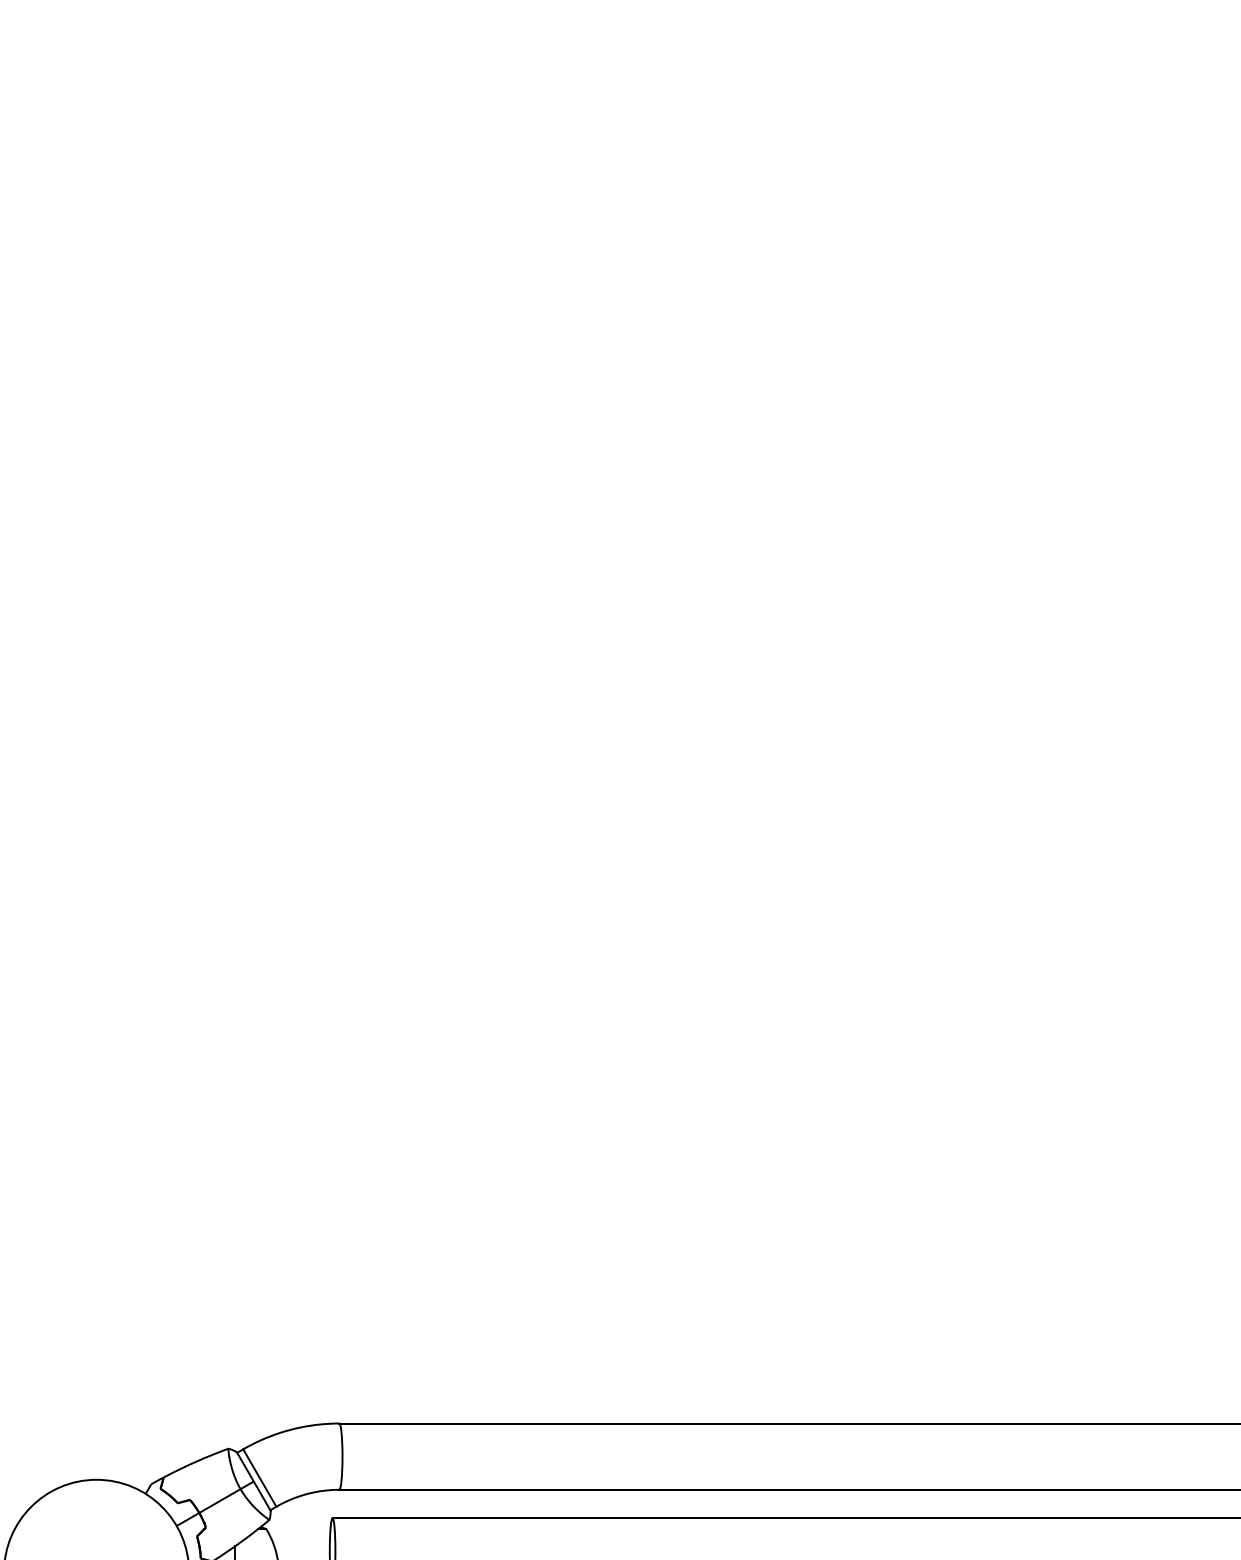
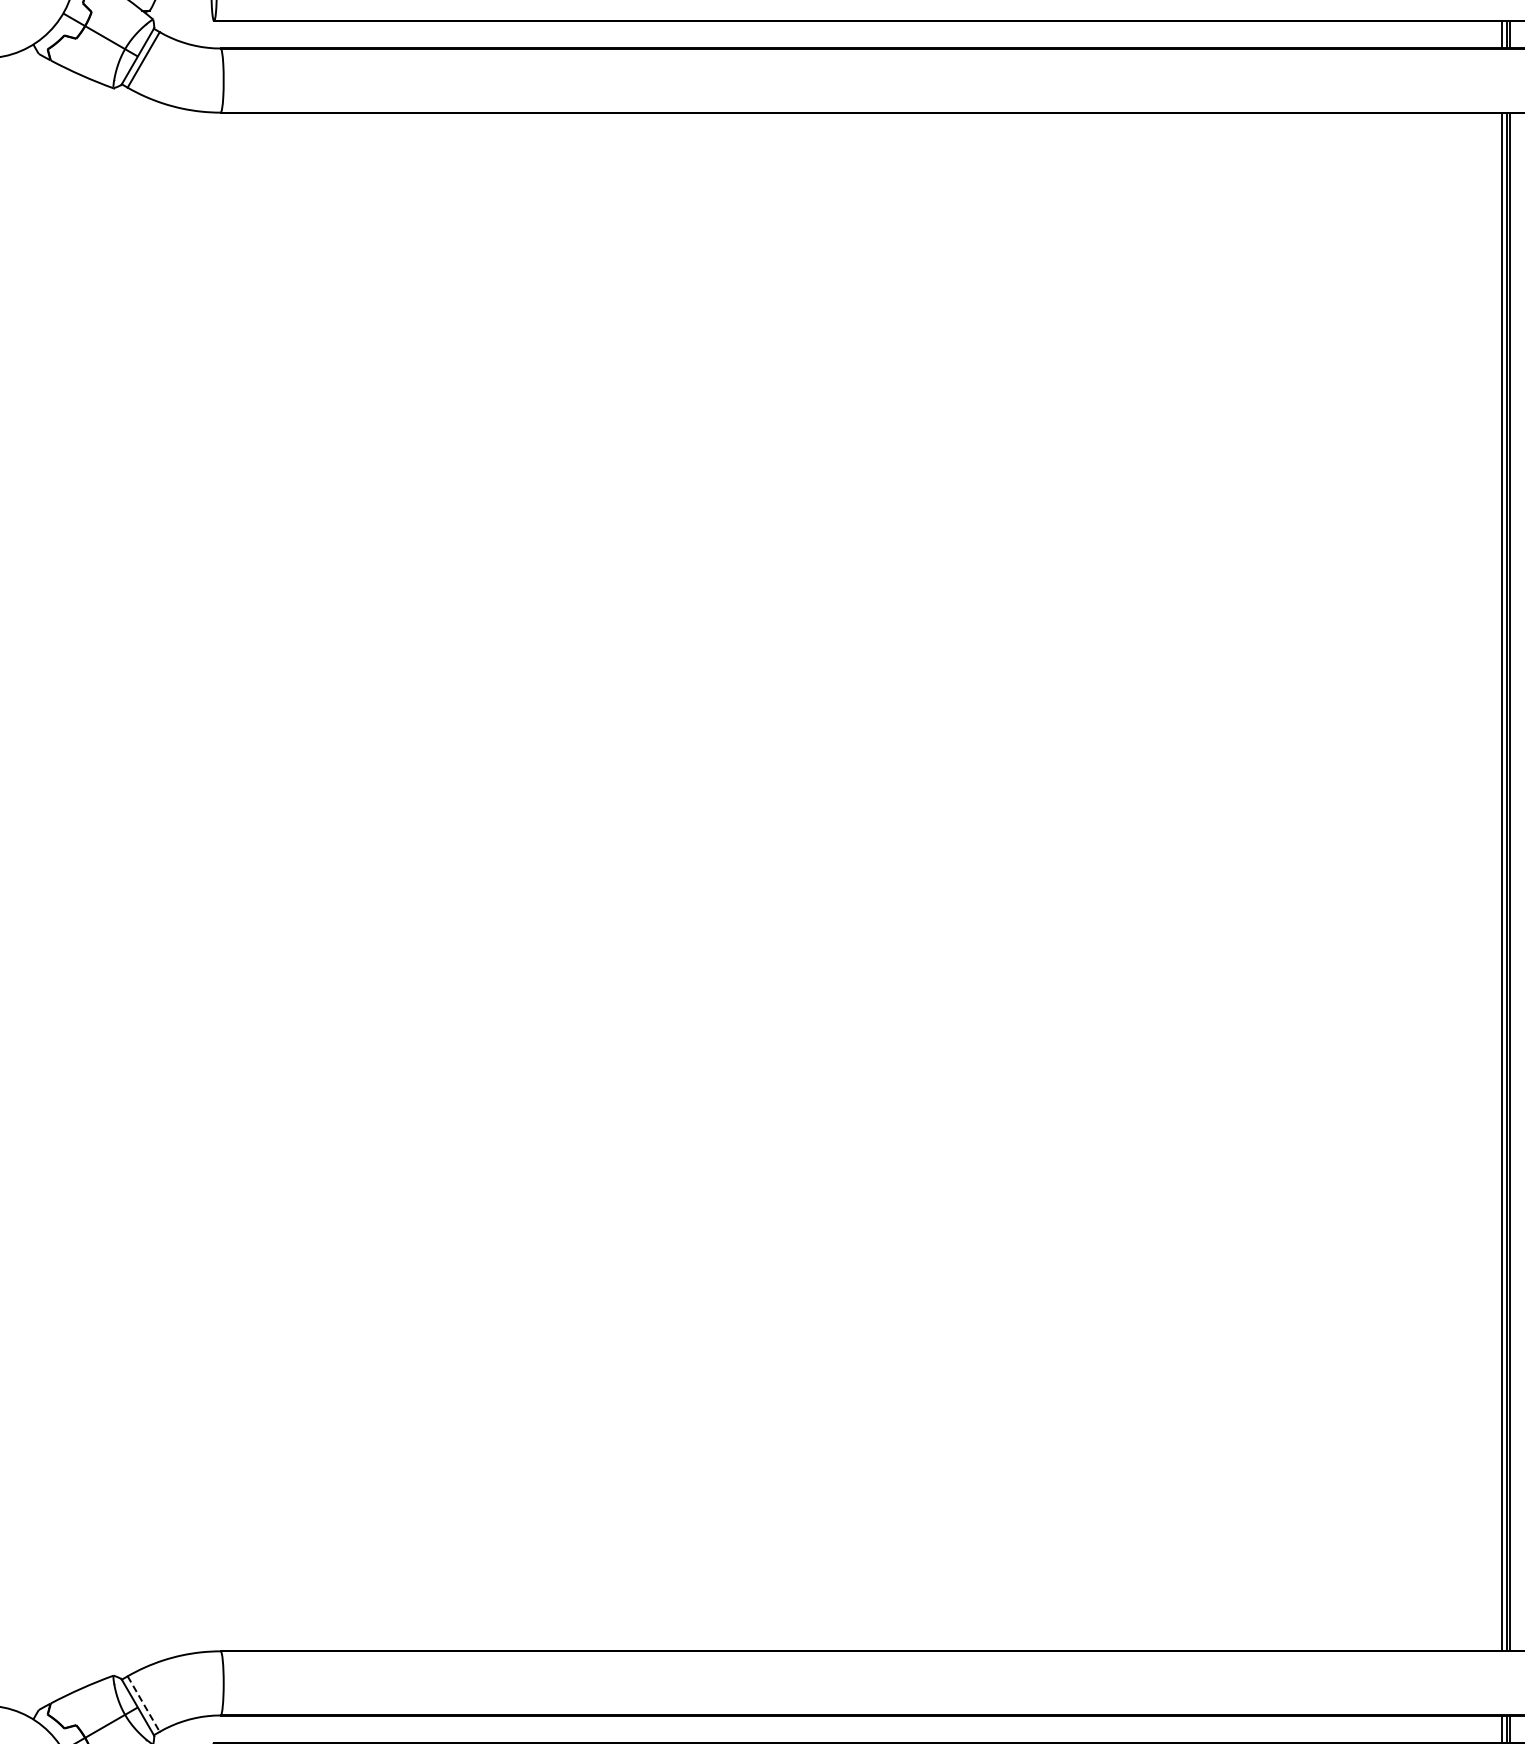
line: (259, 1478) -> (143, 1704), solid -> dashed

